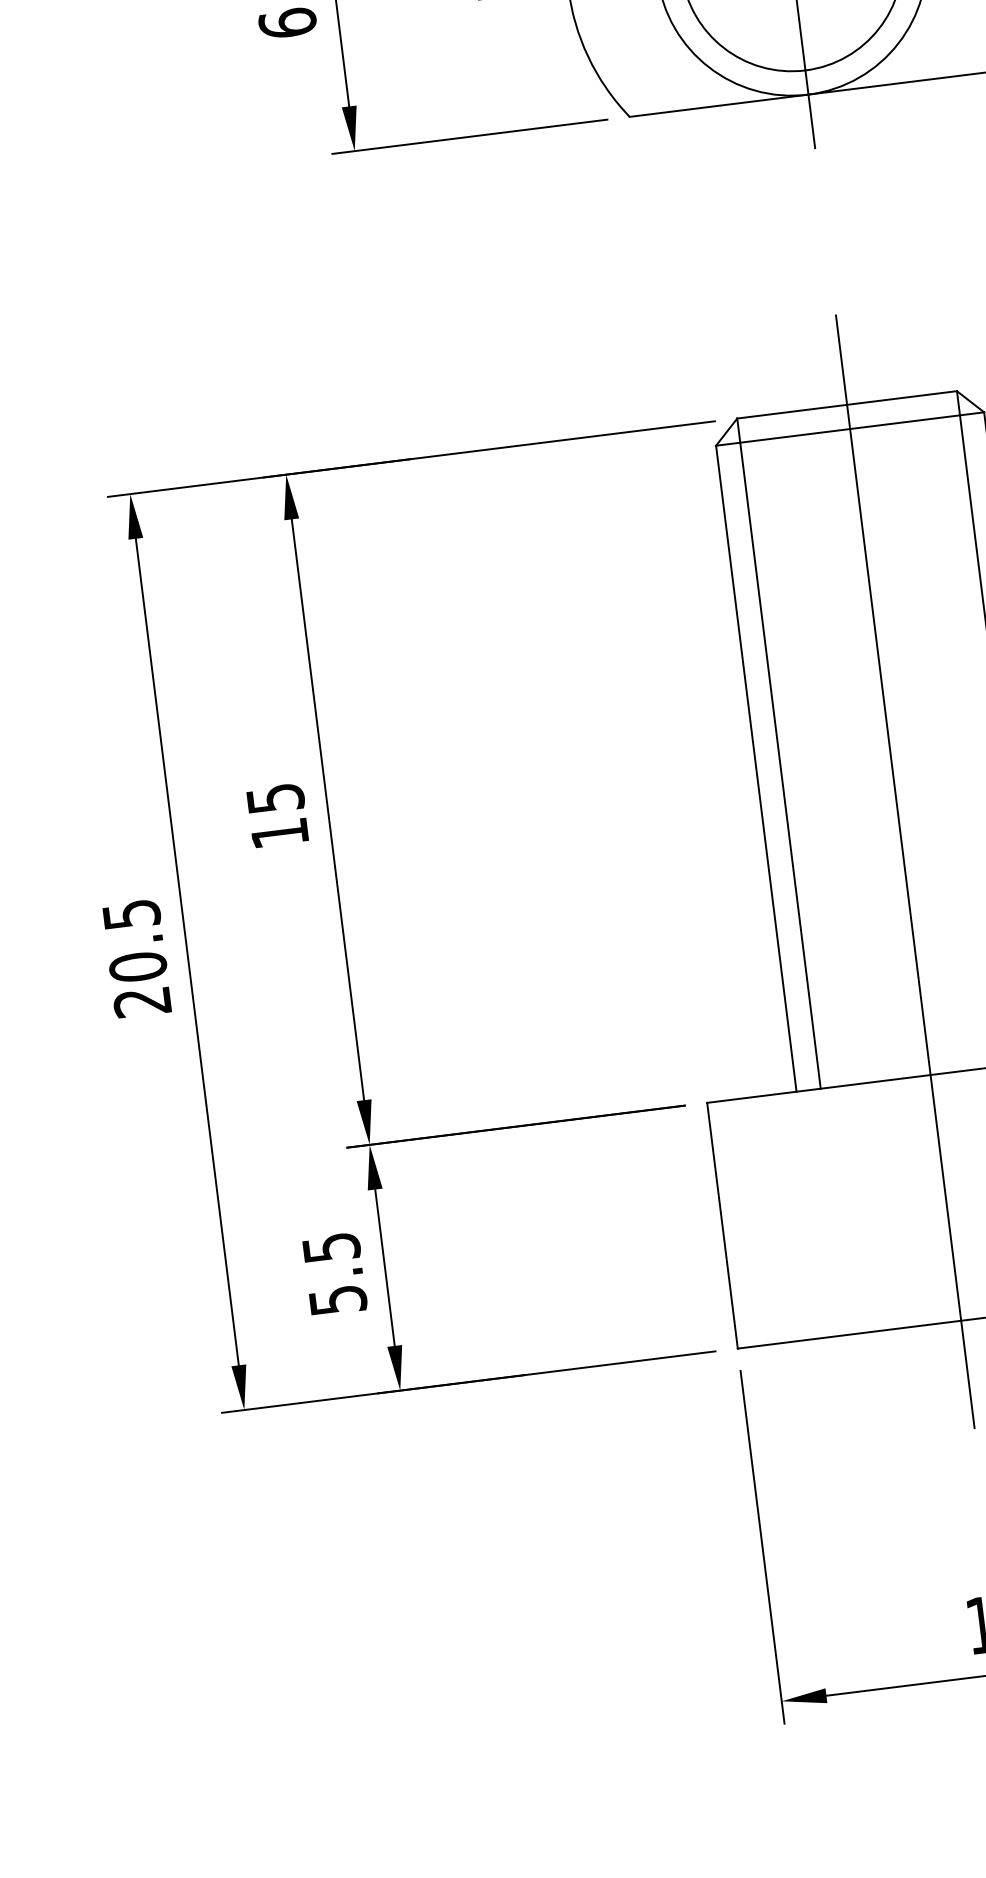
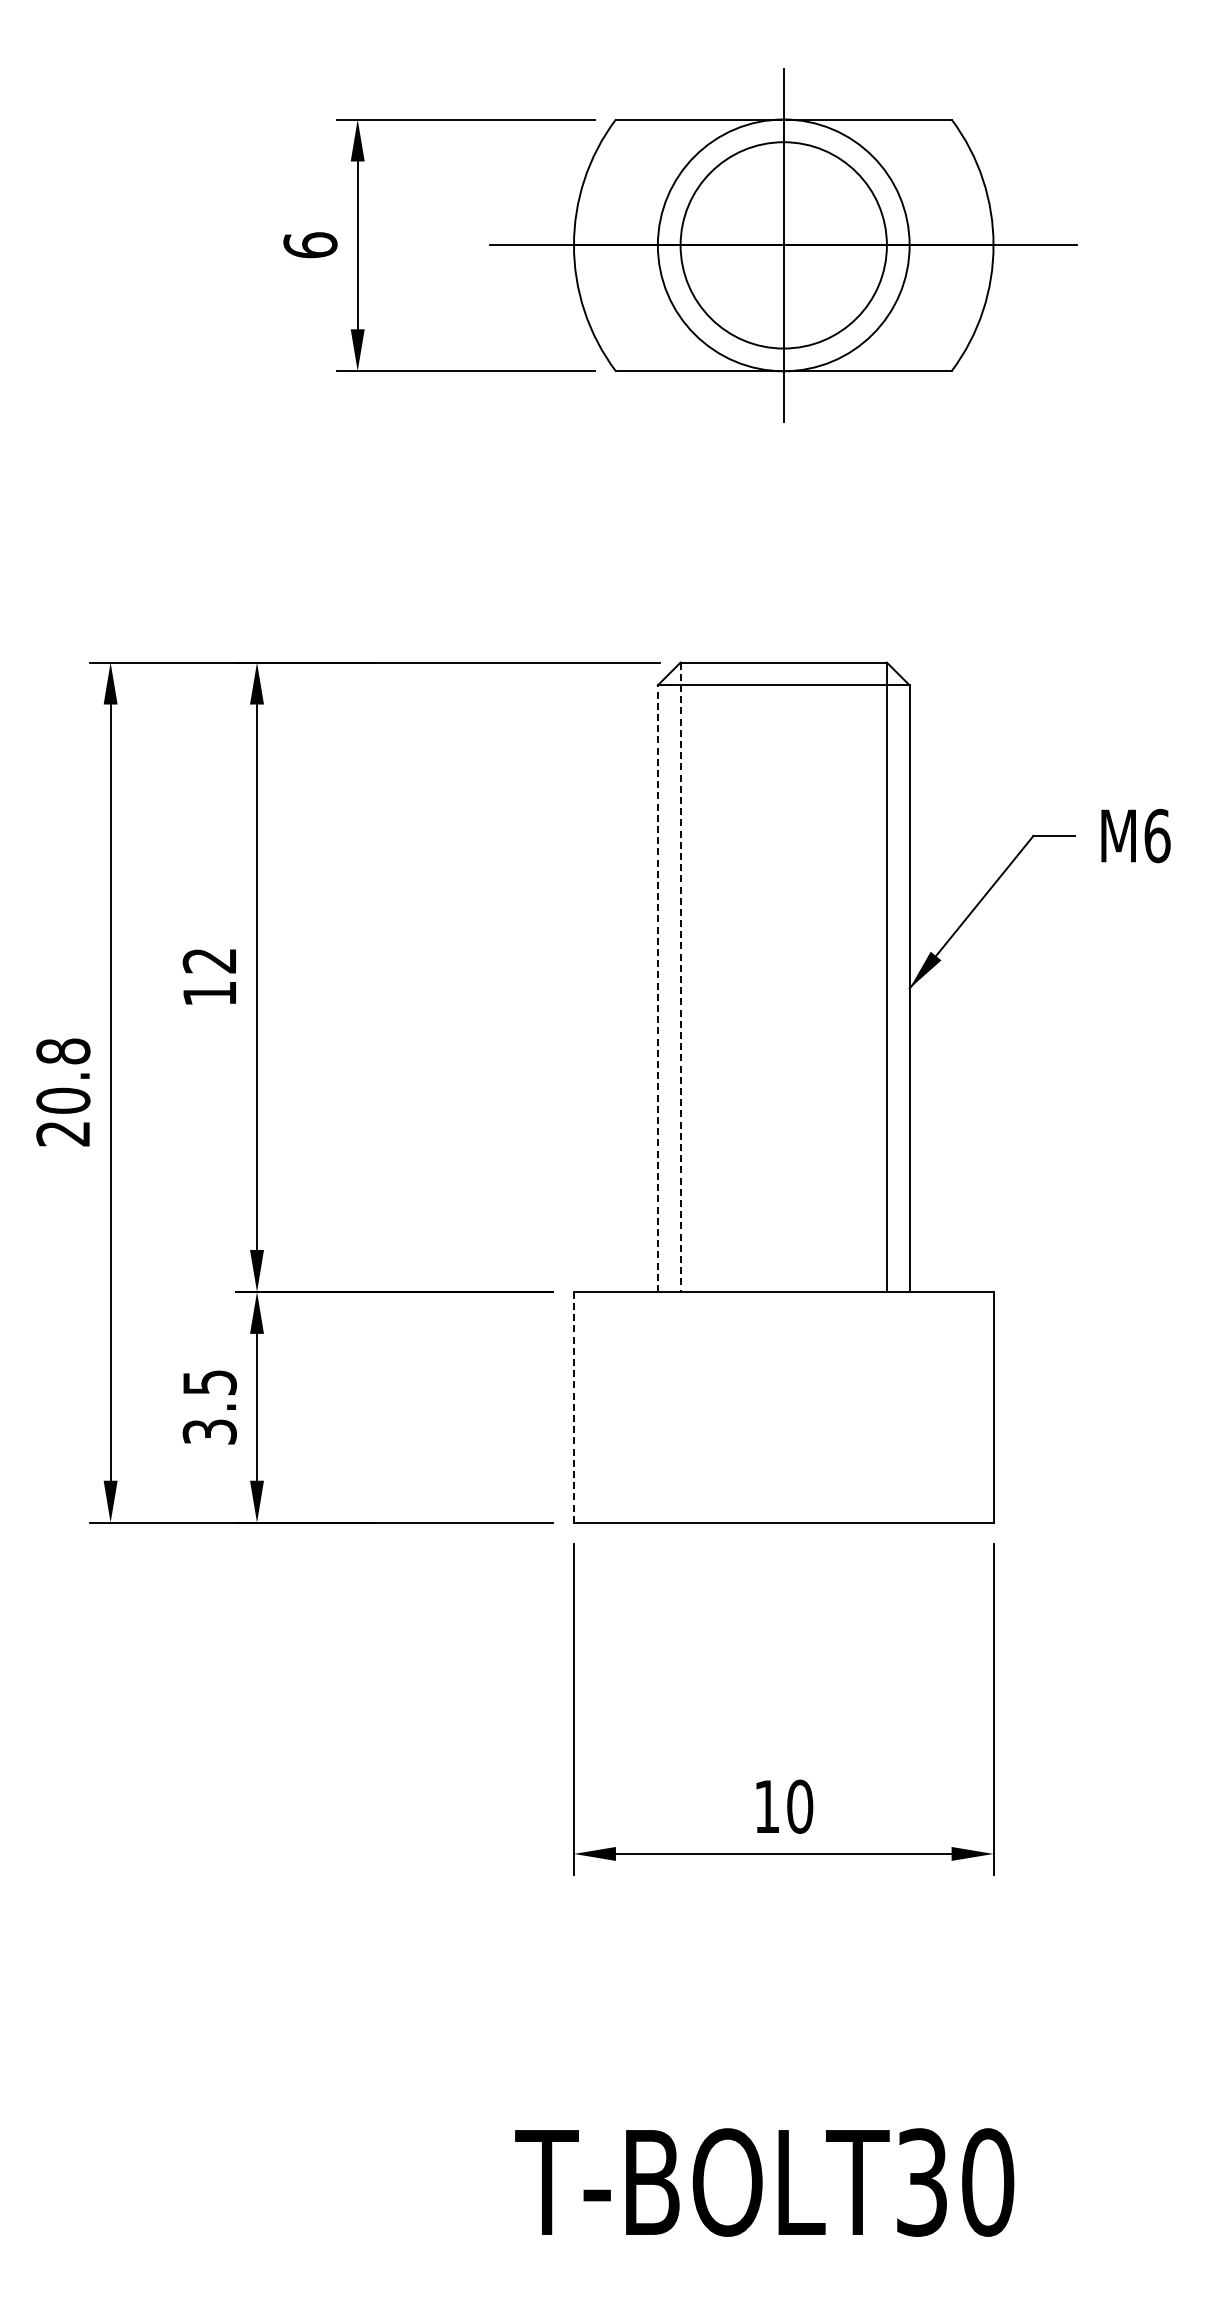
line: (778, 753) -> (680, 977), solid -> dashed
line: (755, 768) -> (657, 988), solid -> dashed
text: (275, 798) -> (209, 960), 15 -> 12
line: (904, 871) -> (783, 1100), removed
text: (131, 914) -> (63, 1051), 20.5 -> 20.8
line: (721, 1224) -> (573, 1406), solid -> dashed
text: (337, 1299) -> (209, 1431), 5.5 -> 3.5

